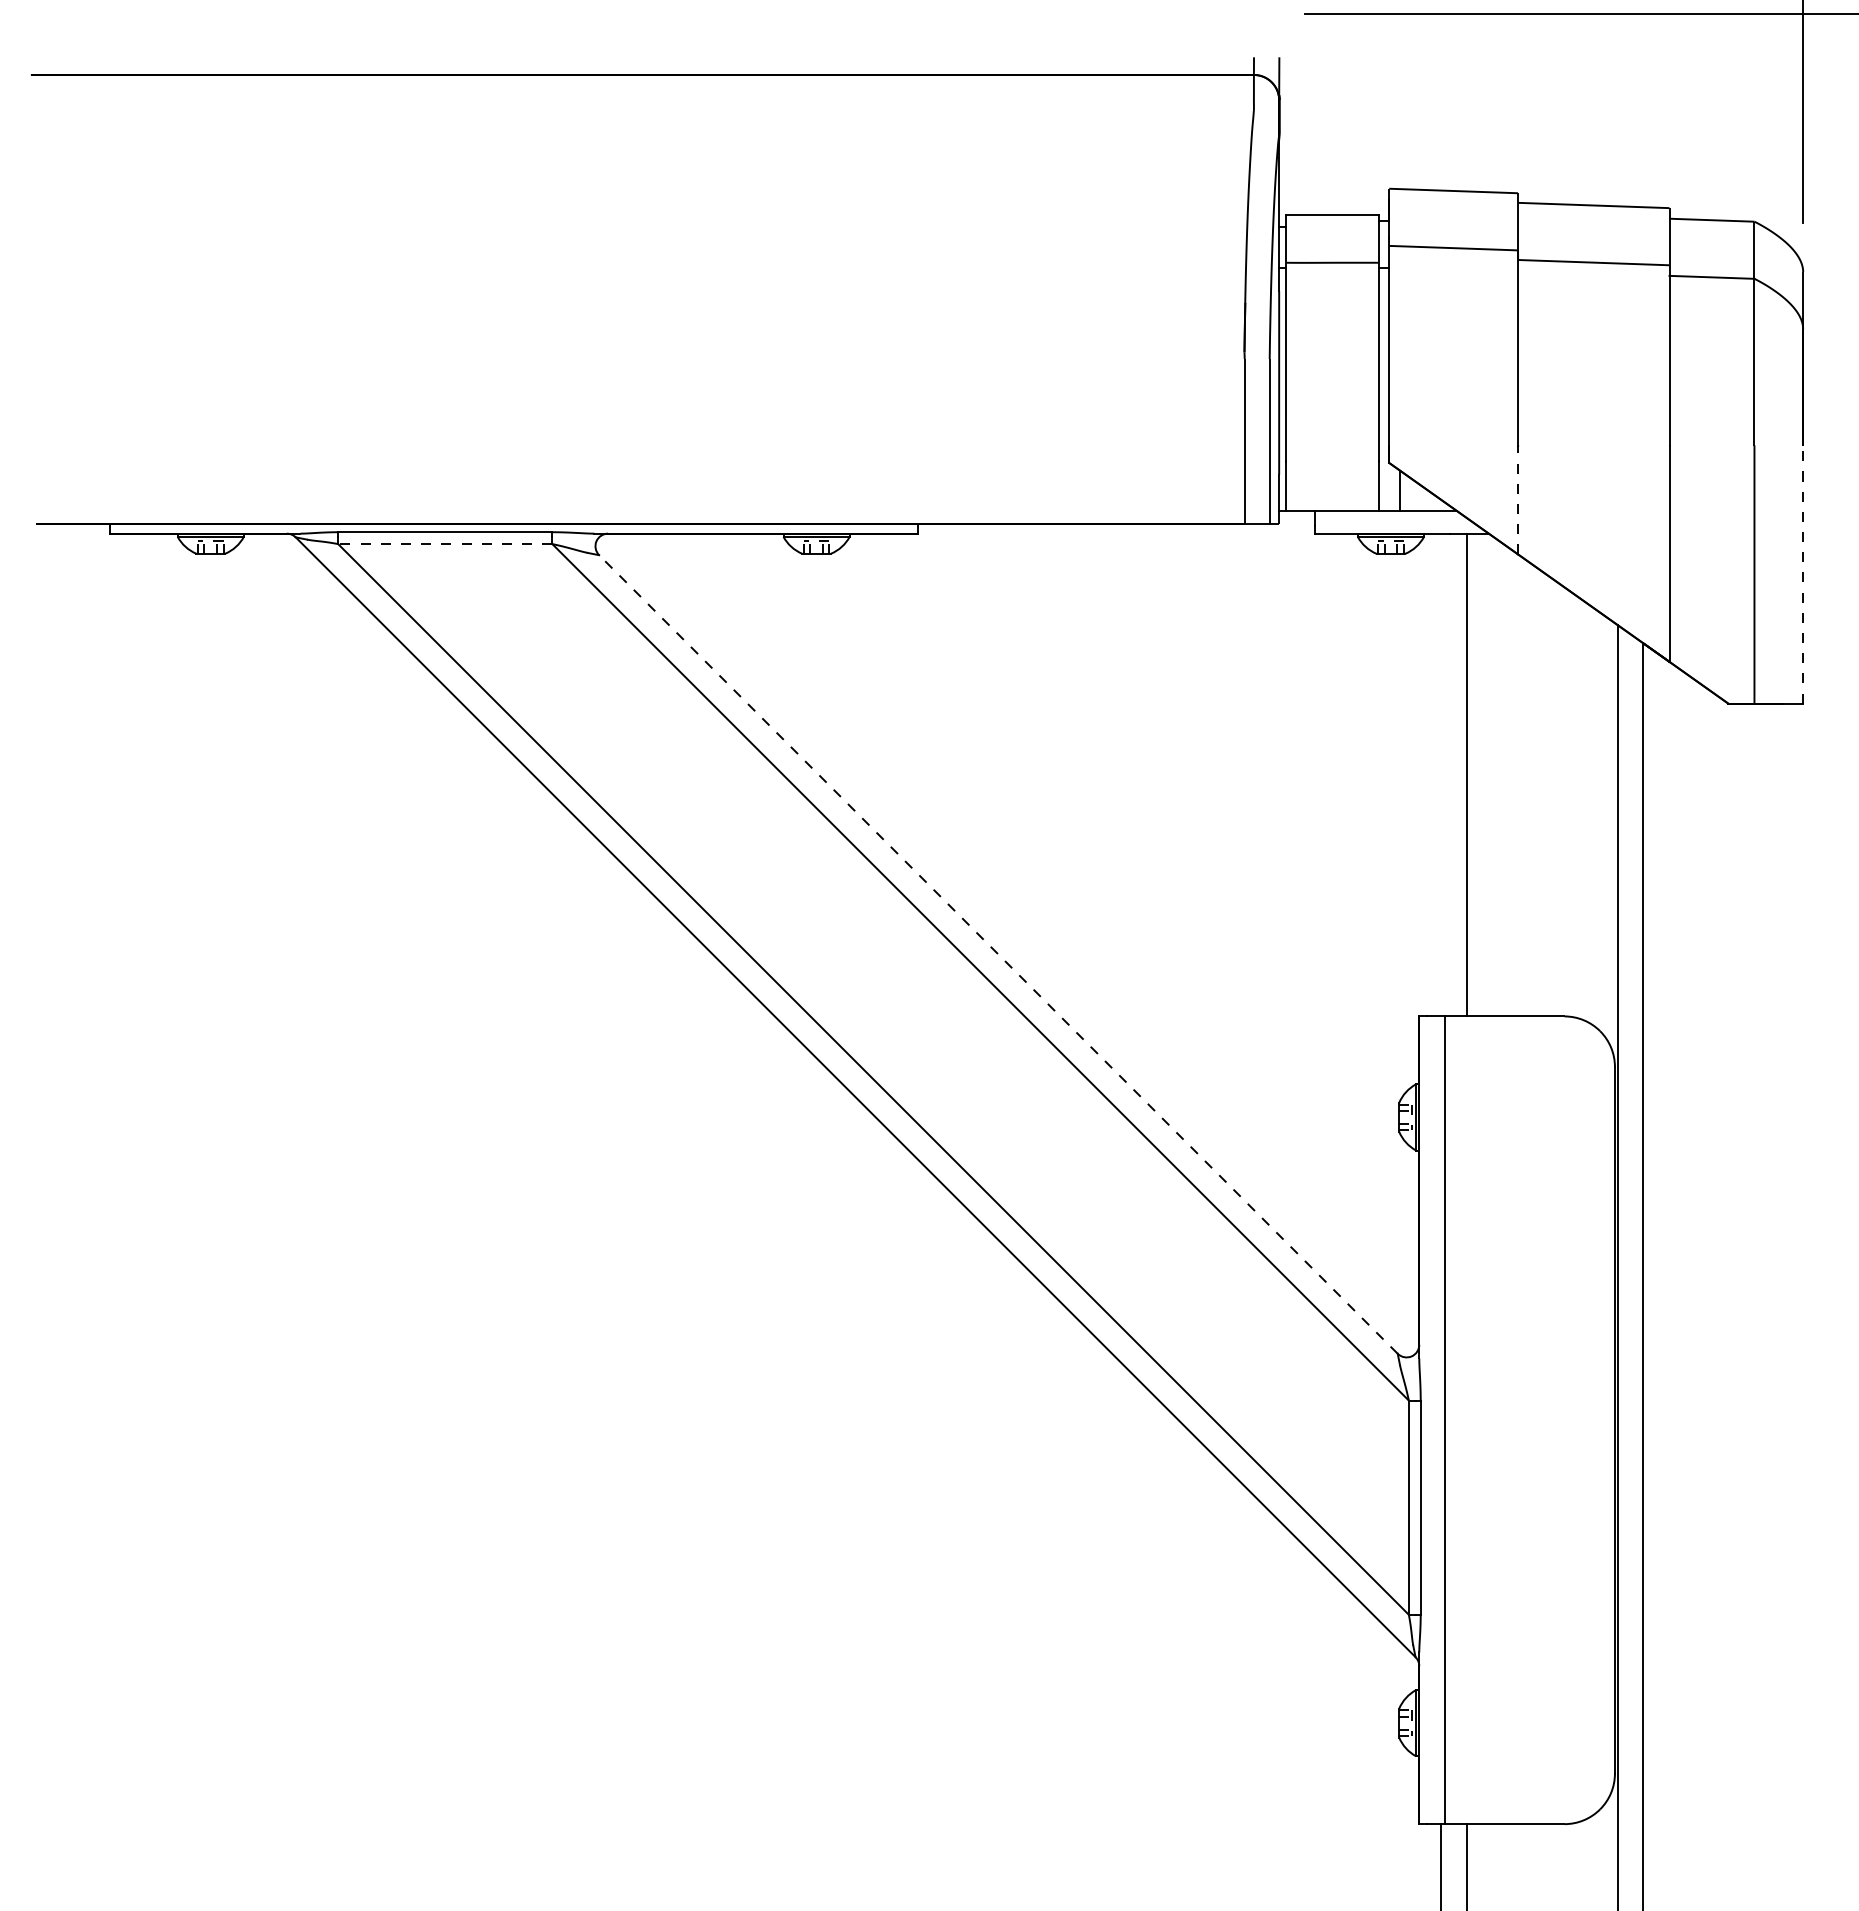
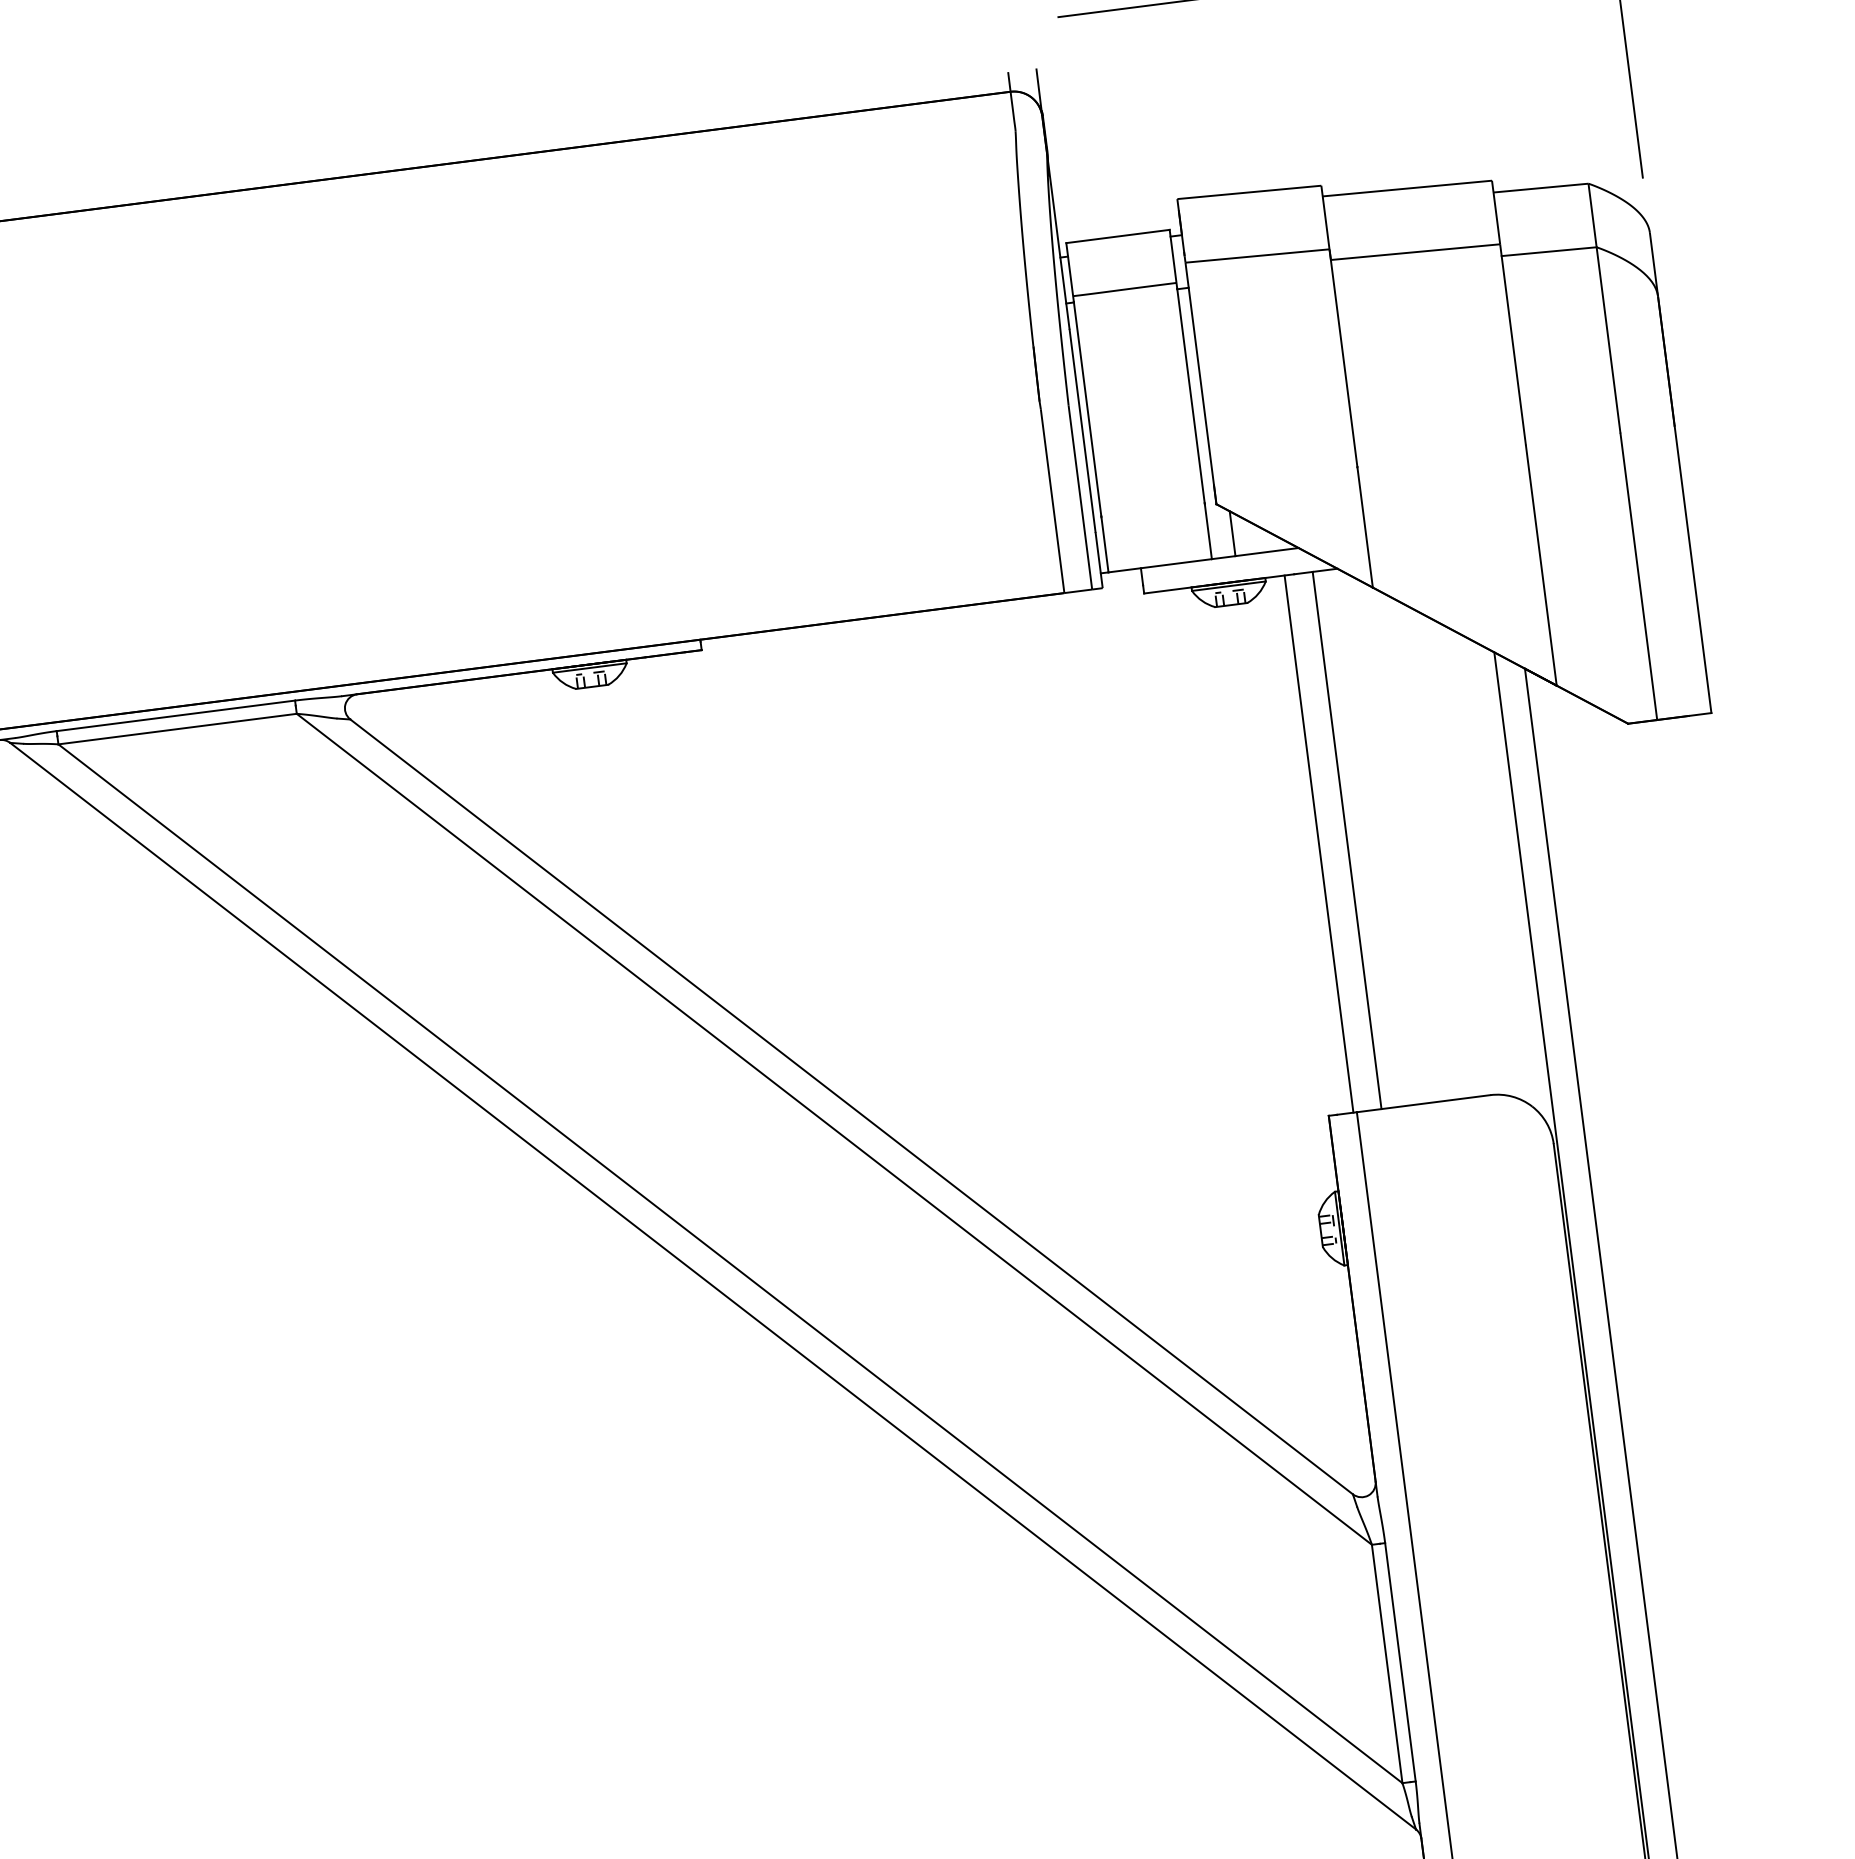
line: (1518, 499) -> (1365, 526), dashed -> solid
line: (444, 544) -> (176, 729), dashed -> solid
line: (1803, 574) -> (1693, 569), dashed -> solid
line: (1441, 774) -> (1319, 843), added
line: (998, 954) -> (851, 1106), dashed -> solid

